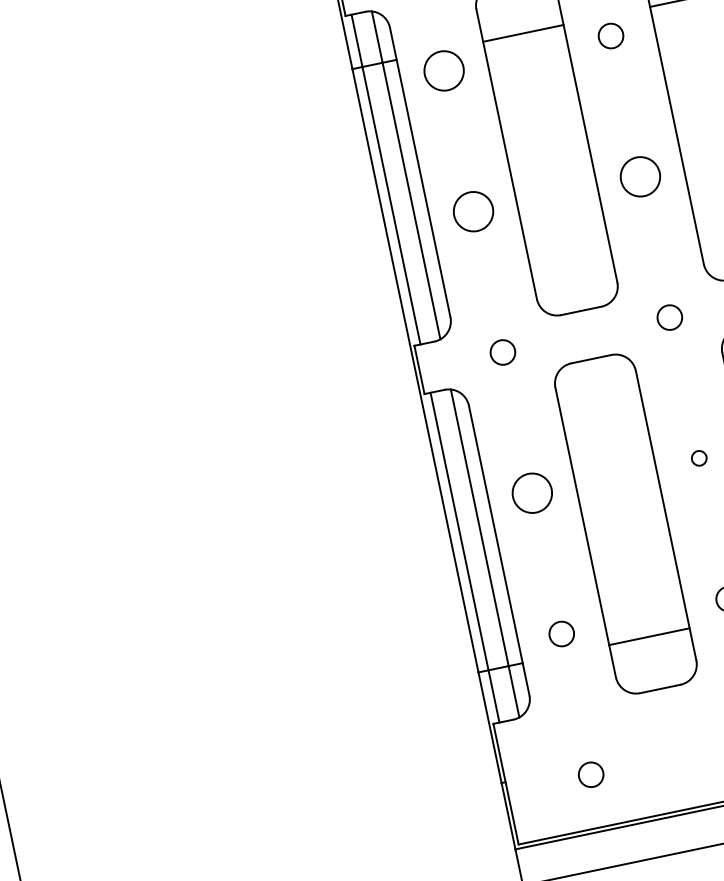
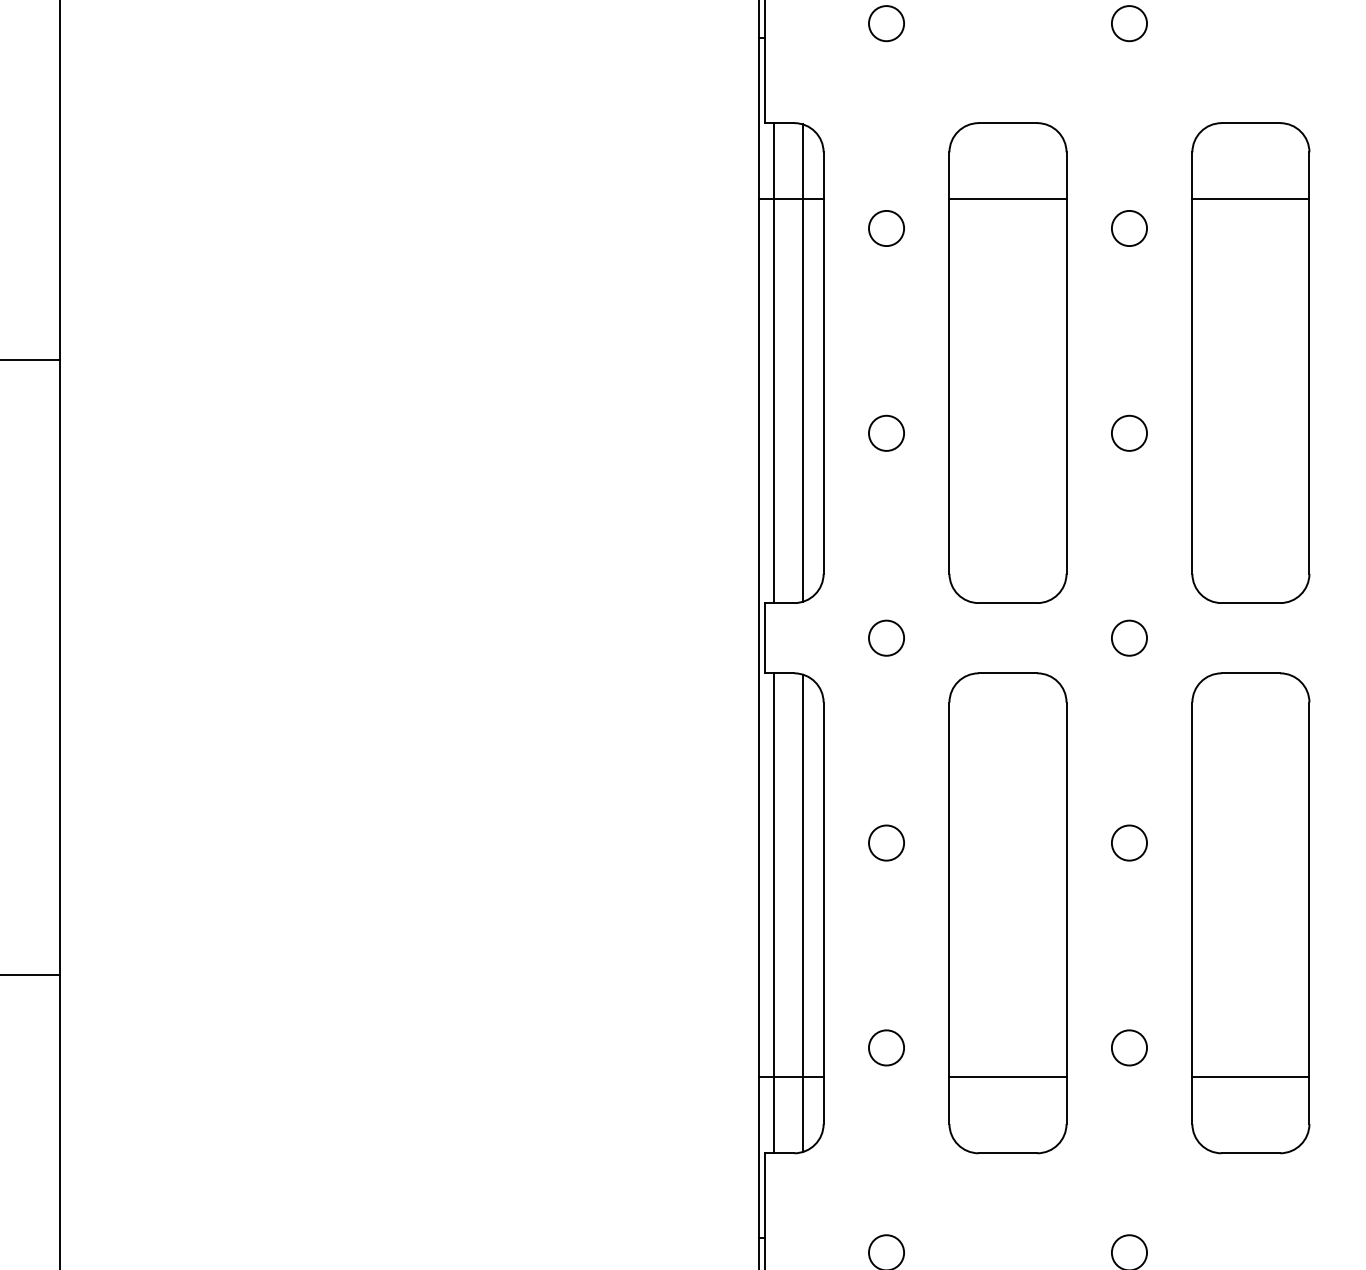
circle: (444, 70) -> (886, 228), size x0.62
circle: (640, 176) -> (1129, 432), size x0.62
circle: (473, 211) -> (886, 432), size x0.62
circle: (699, 457) -> (1129, 842), size x1.67
circle: (532, 492) -> (886, 842), size x0.62

